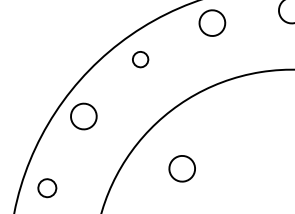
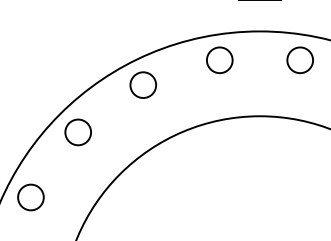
circle: (139, 59) -> (142, 84), size x1.67
circle: (181, 168) -> (166, 199), removed
circle: (46, 188) -> (30, 197), size x1.43

